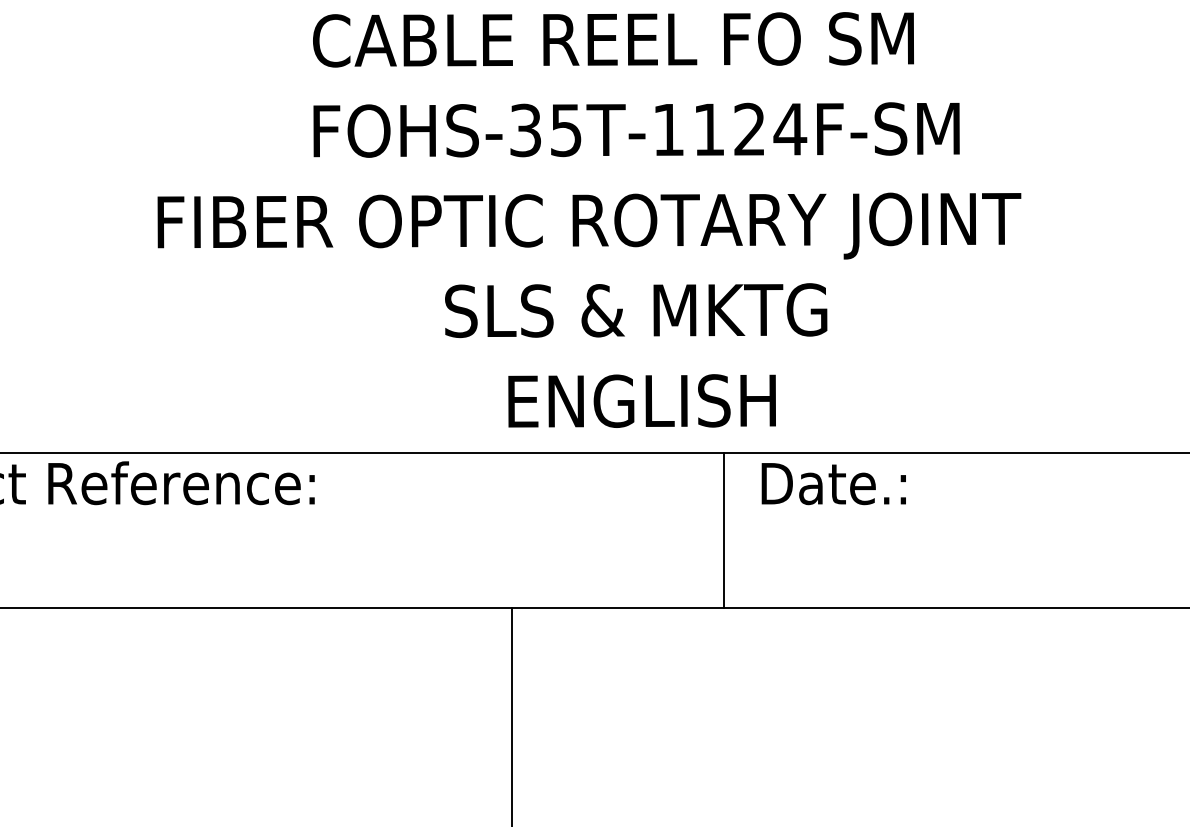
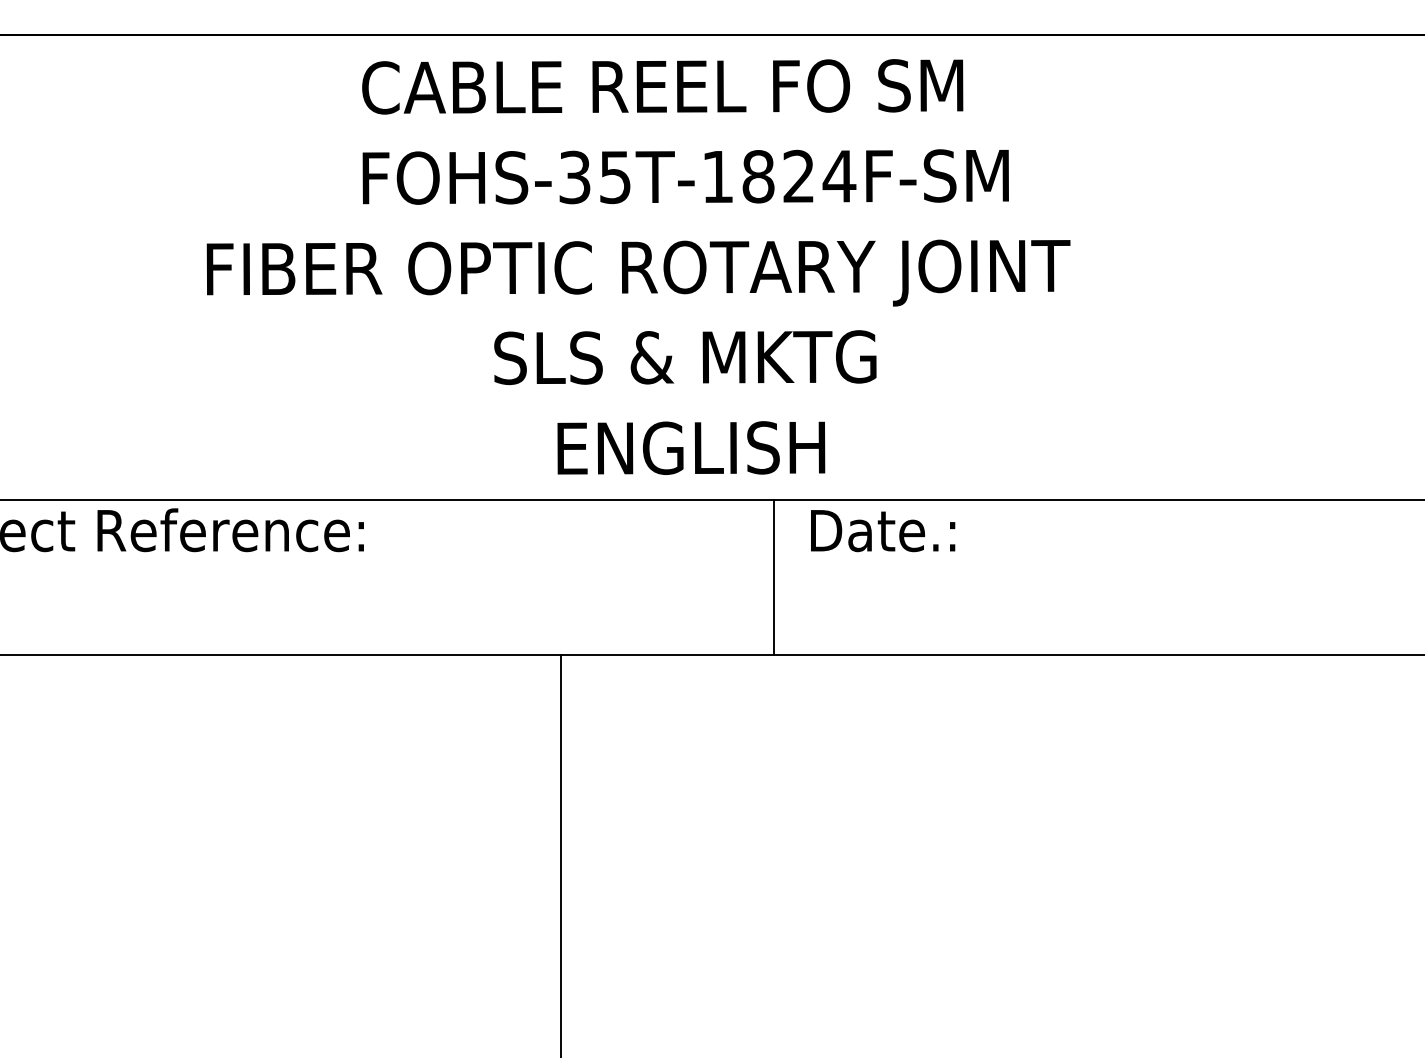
text: (709, 129) -> (758, 176), FOHS-35T-1124F-SM -> FOHS-35T-1824F-SM

